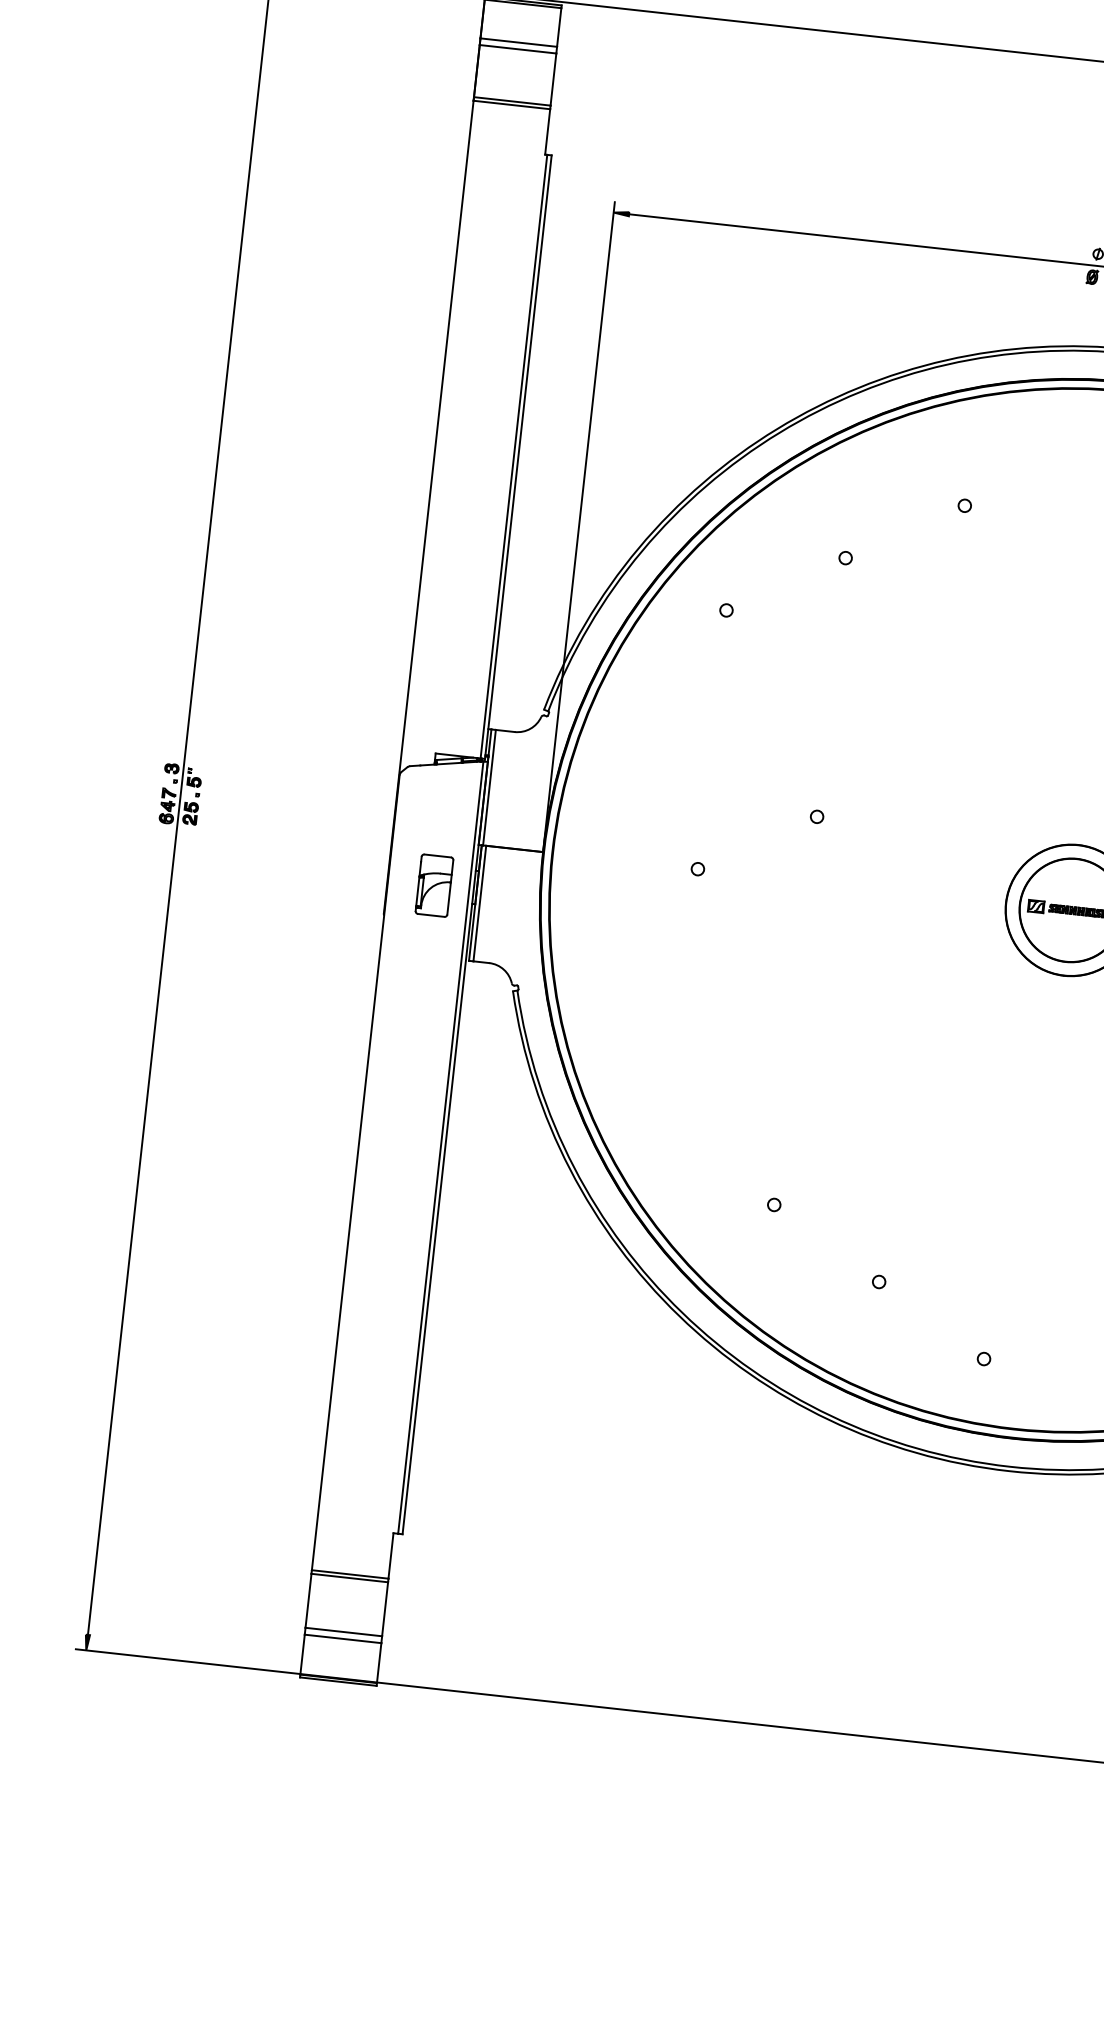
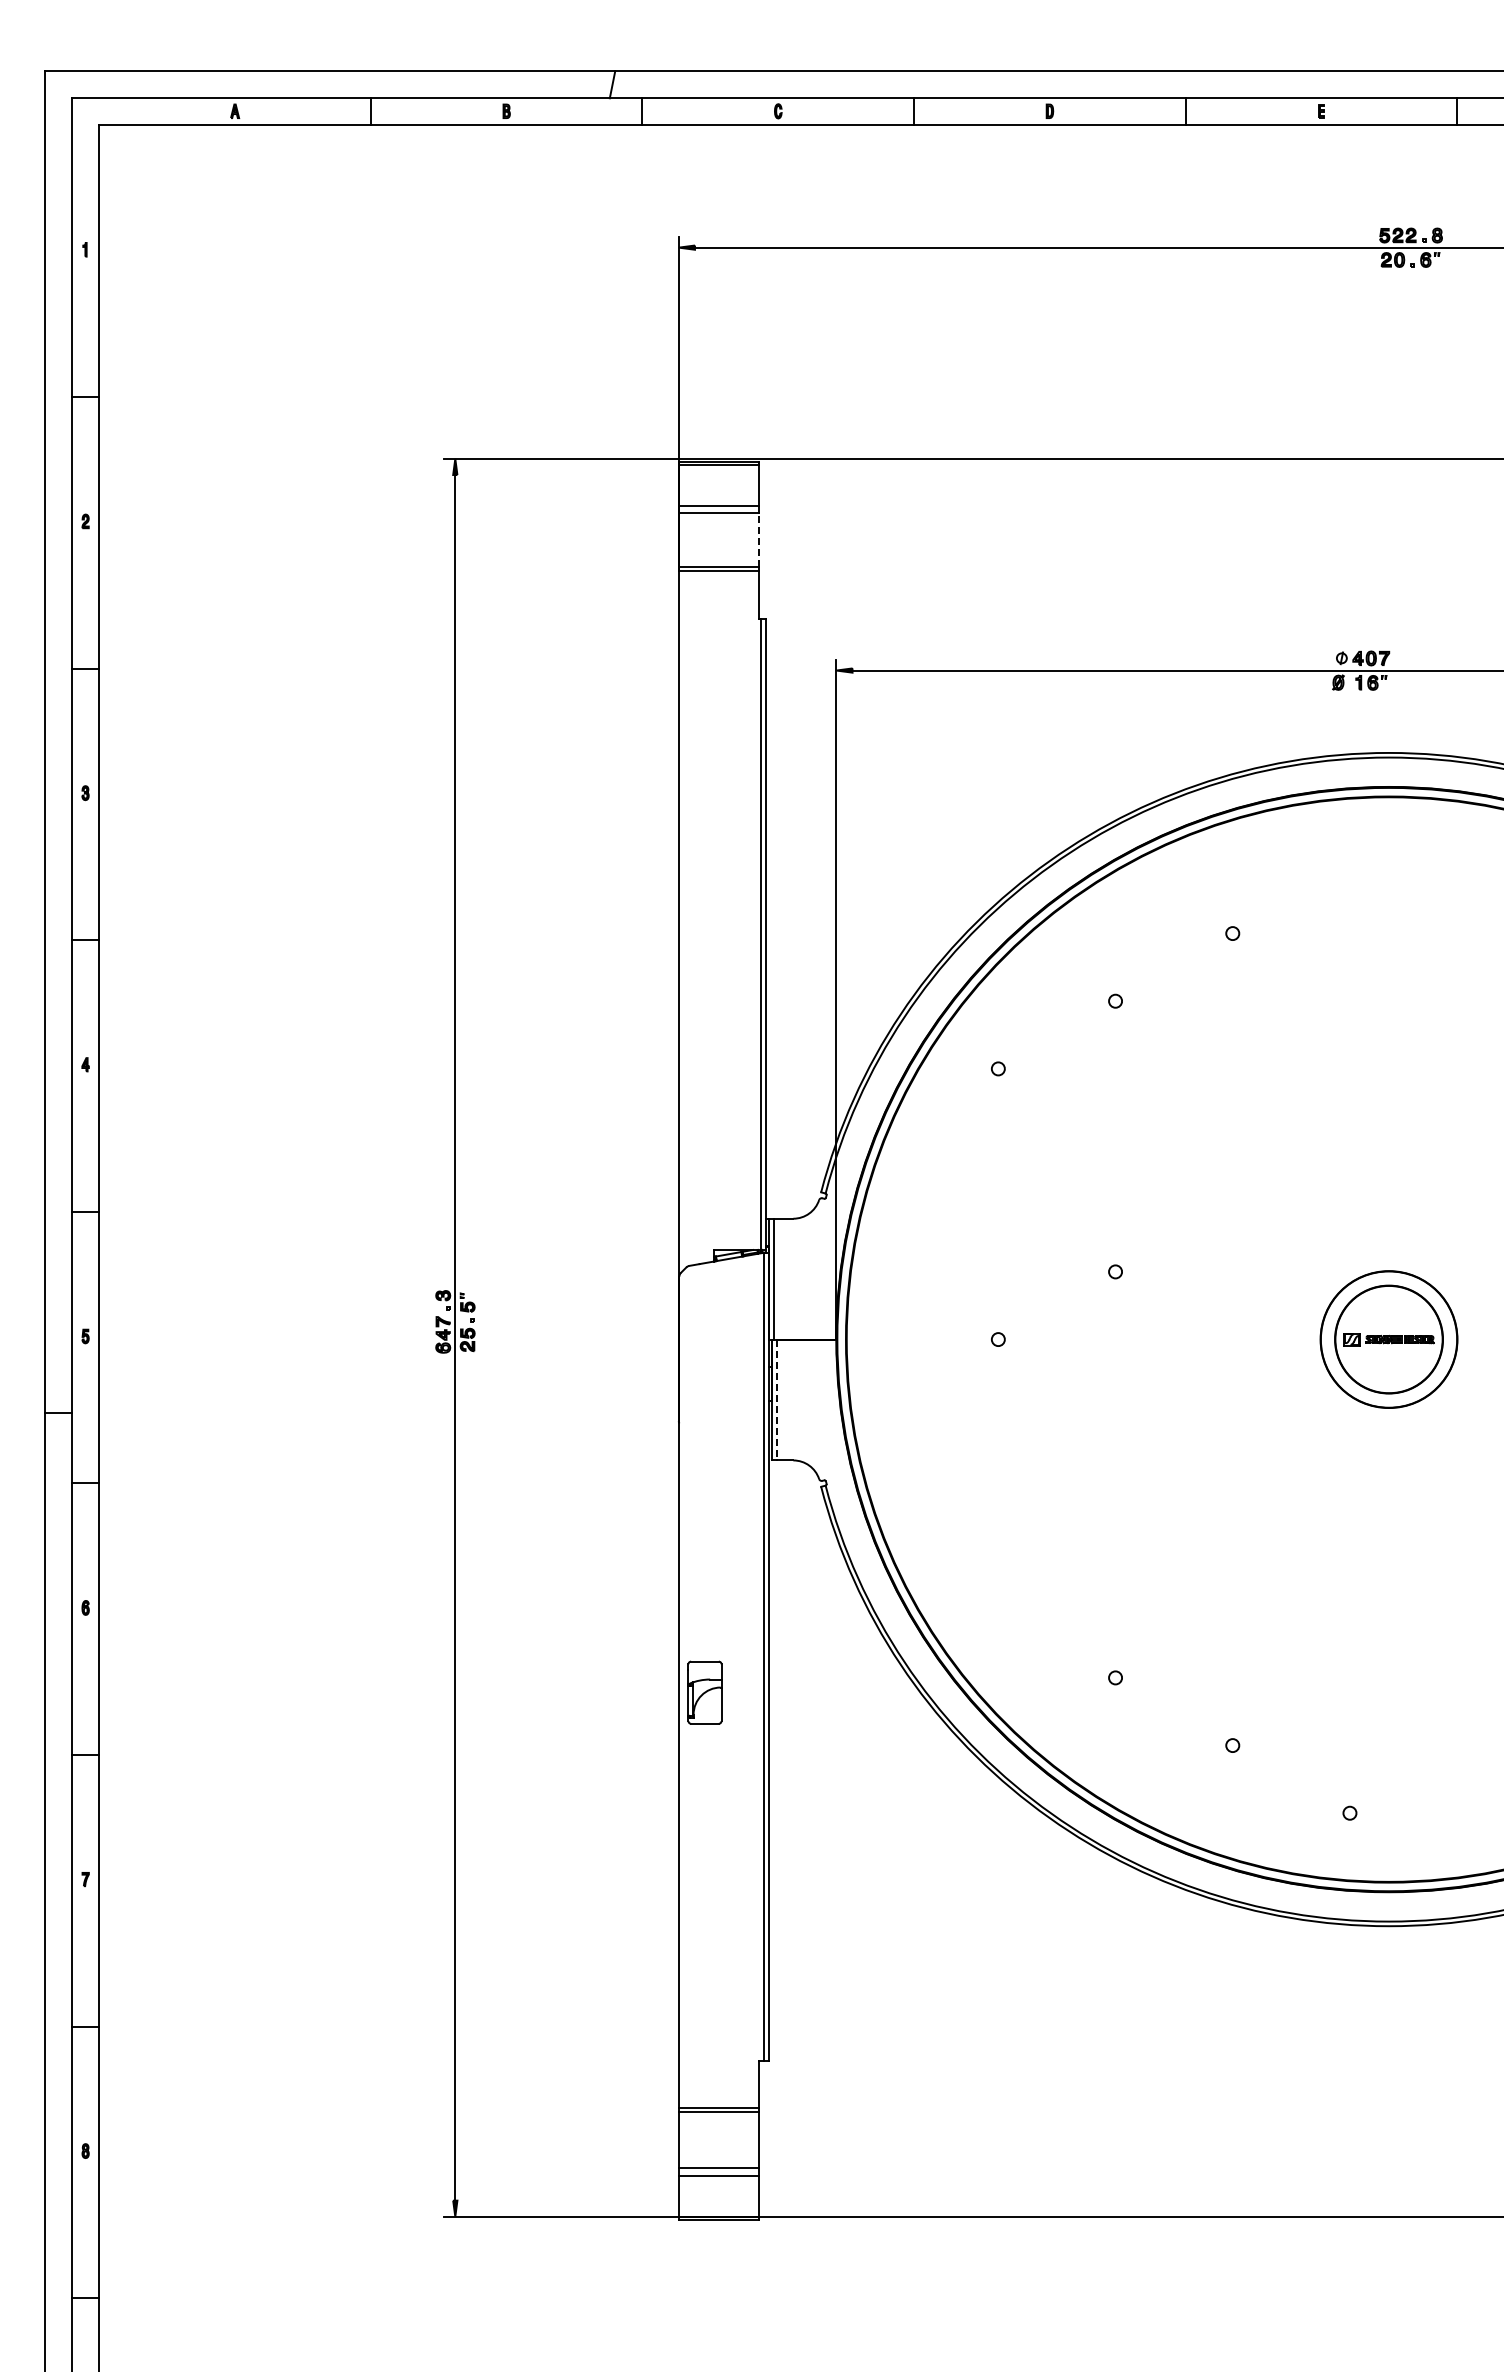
line: (553, 79) -> (758, 539), solid -> dashed
part: (434, 885) -> (704, 1692), moved
line: (479, 904) -> (776, 1400), solid -> dashed

